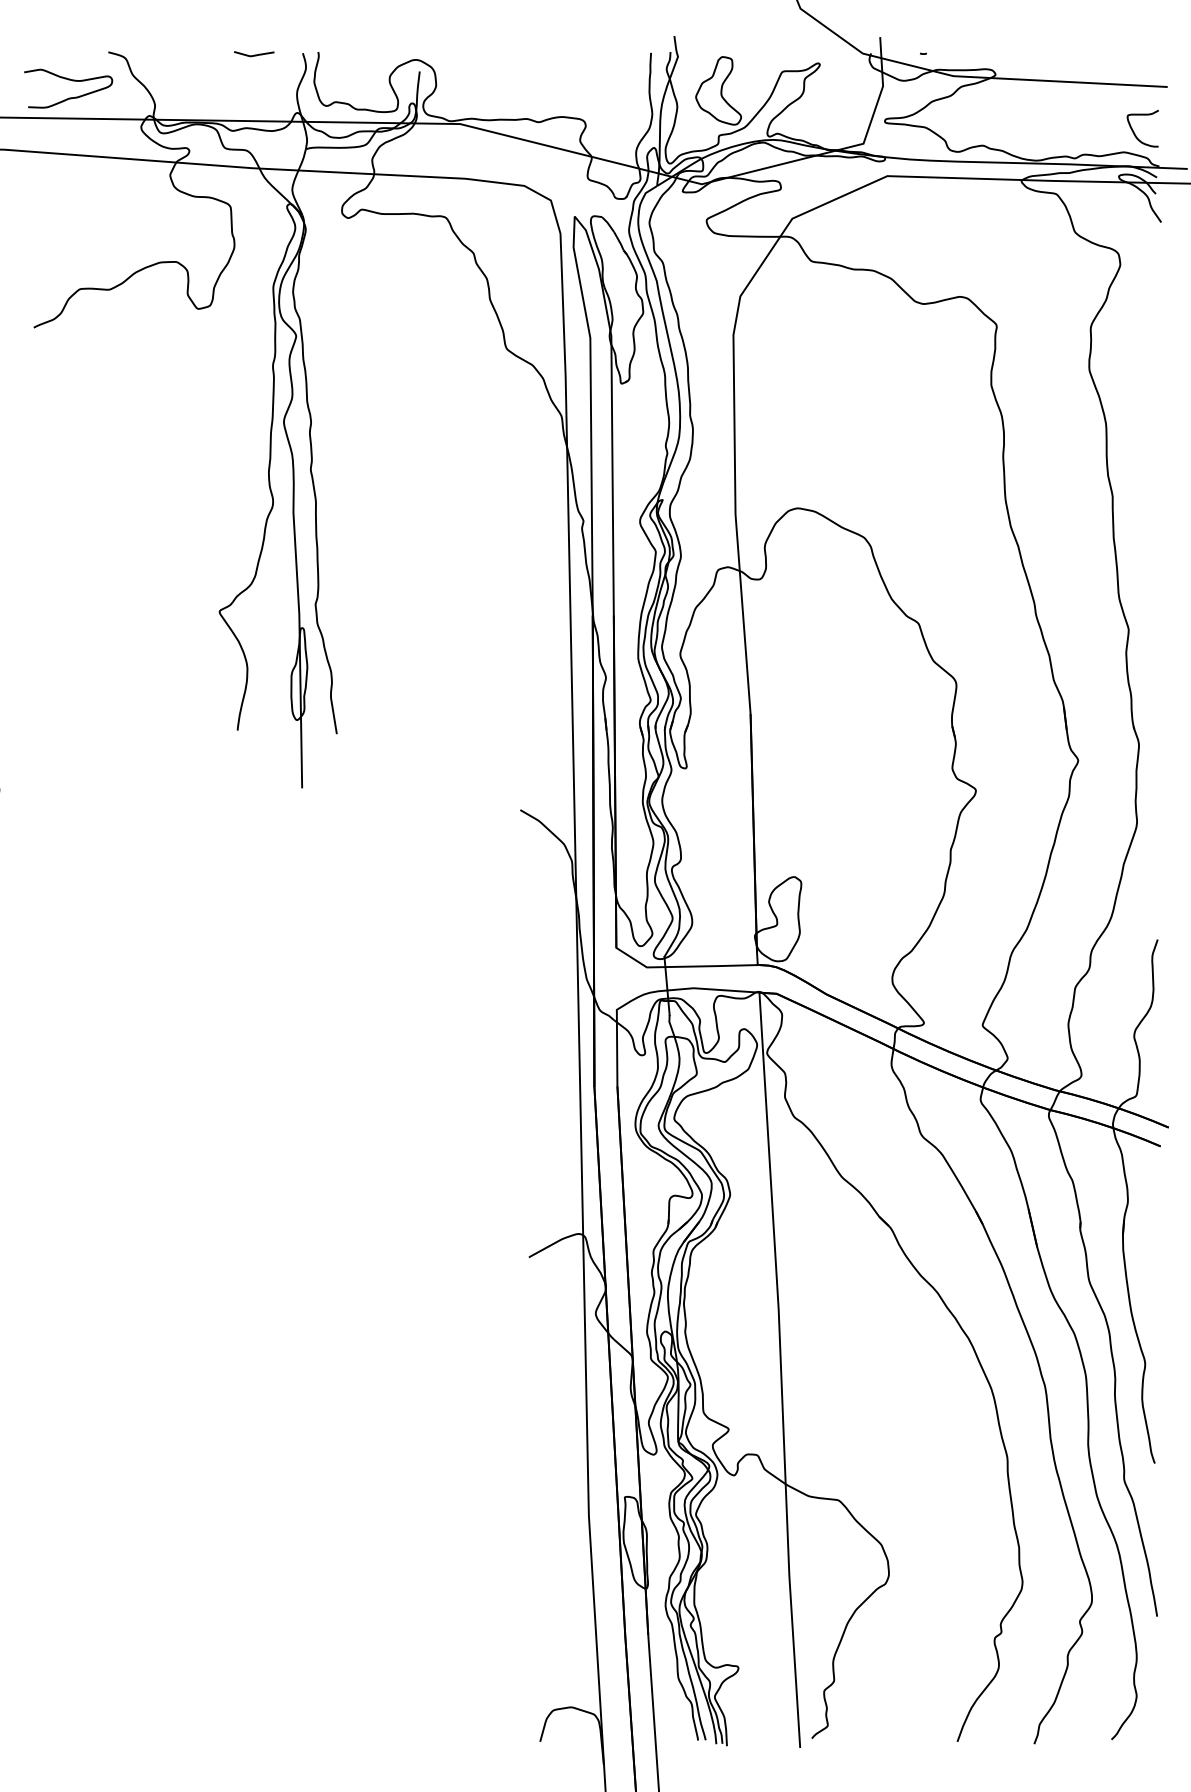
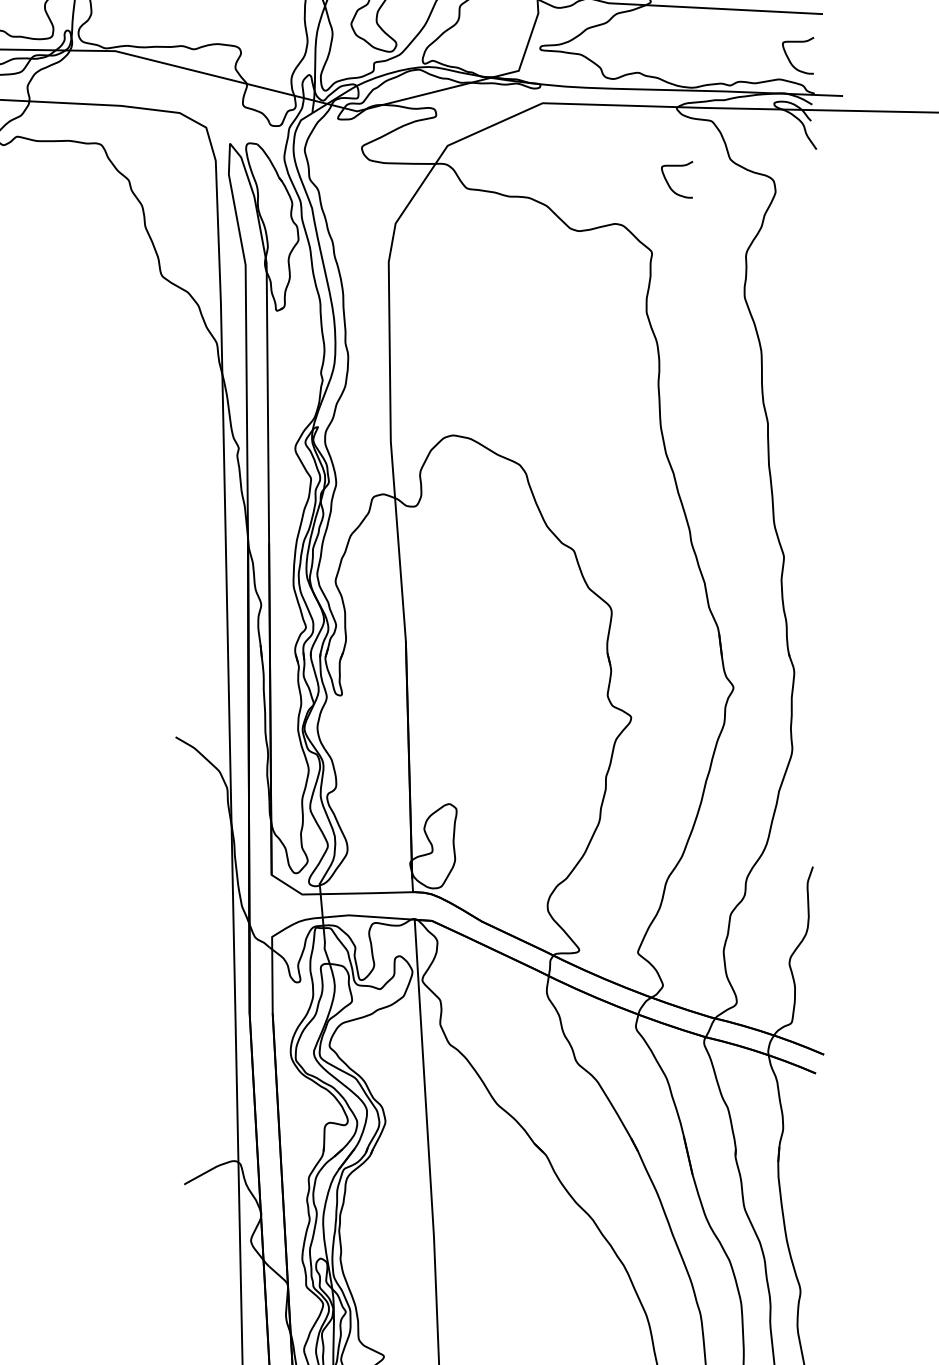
curve: (1013, 255) -> (668, 182), added

